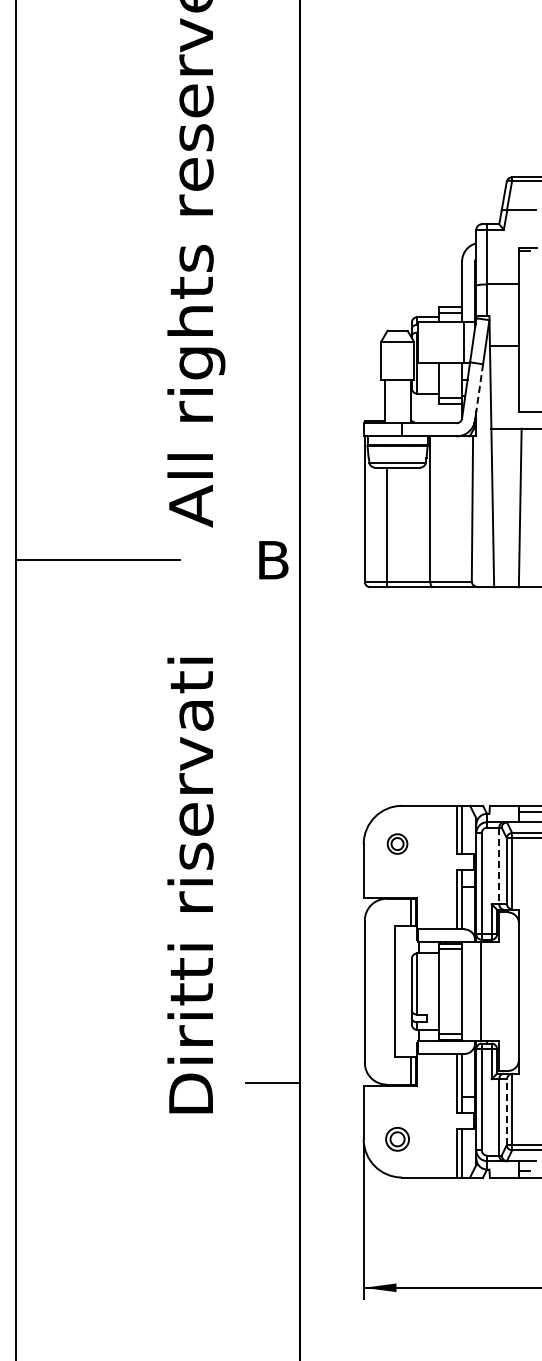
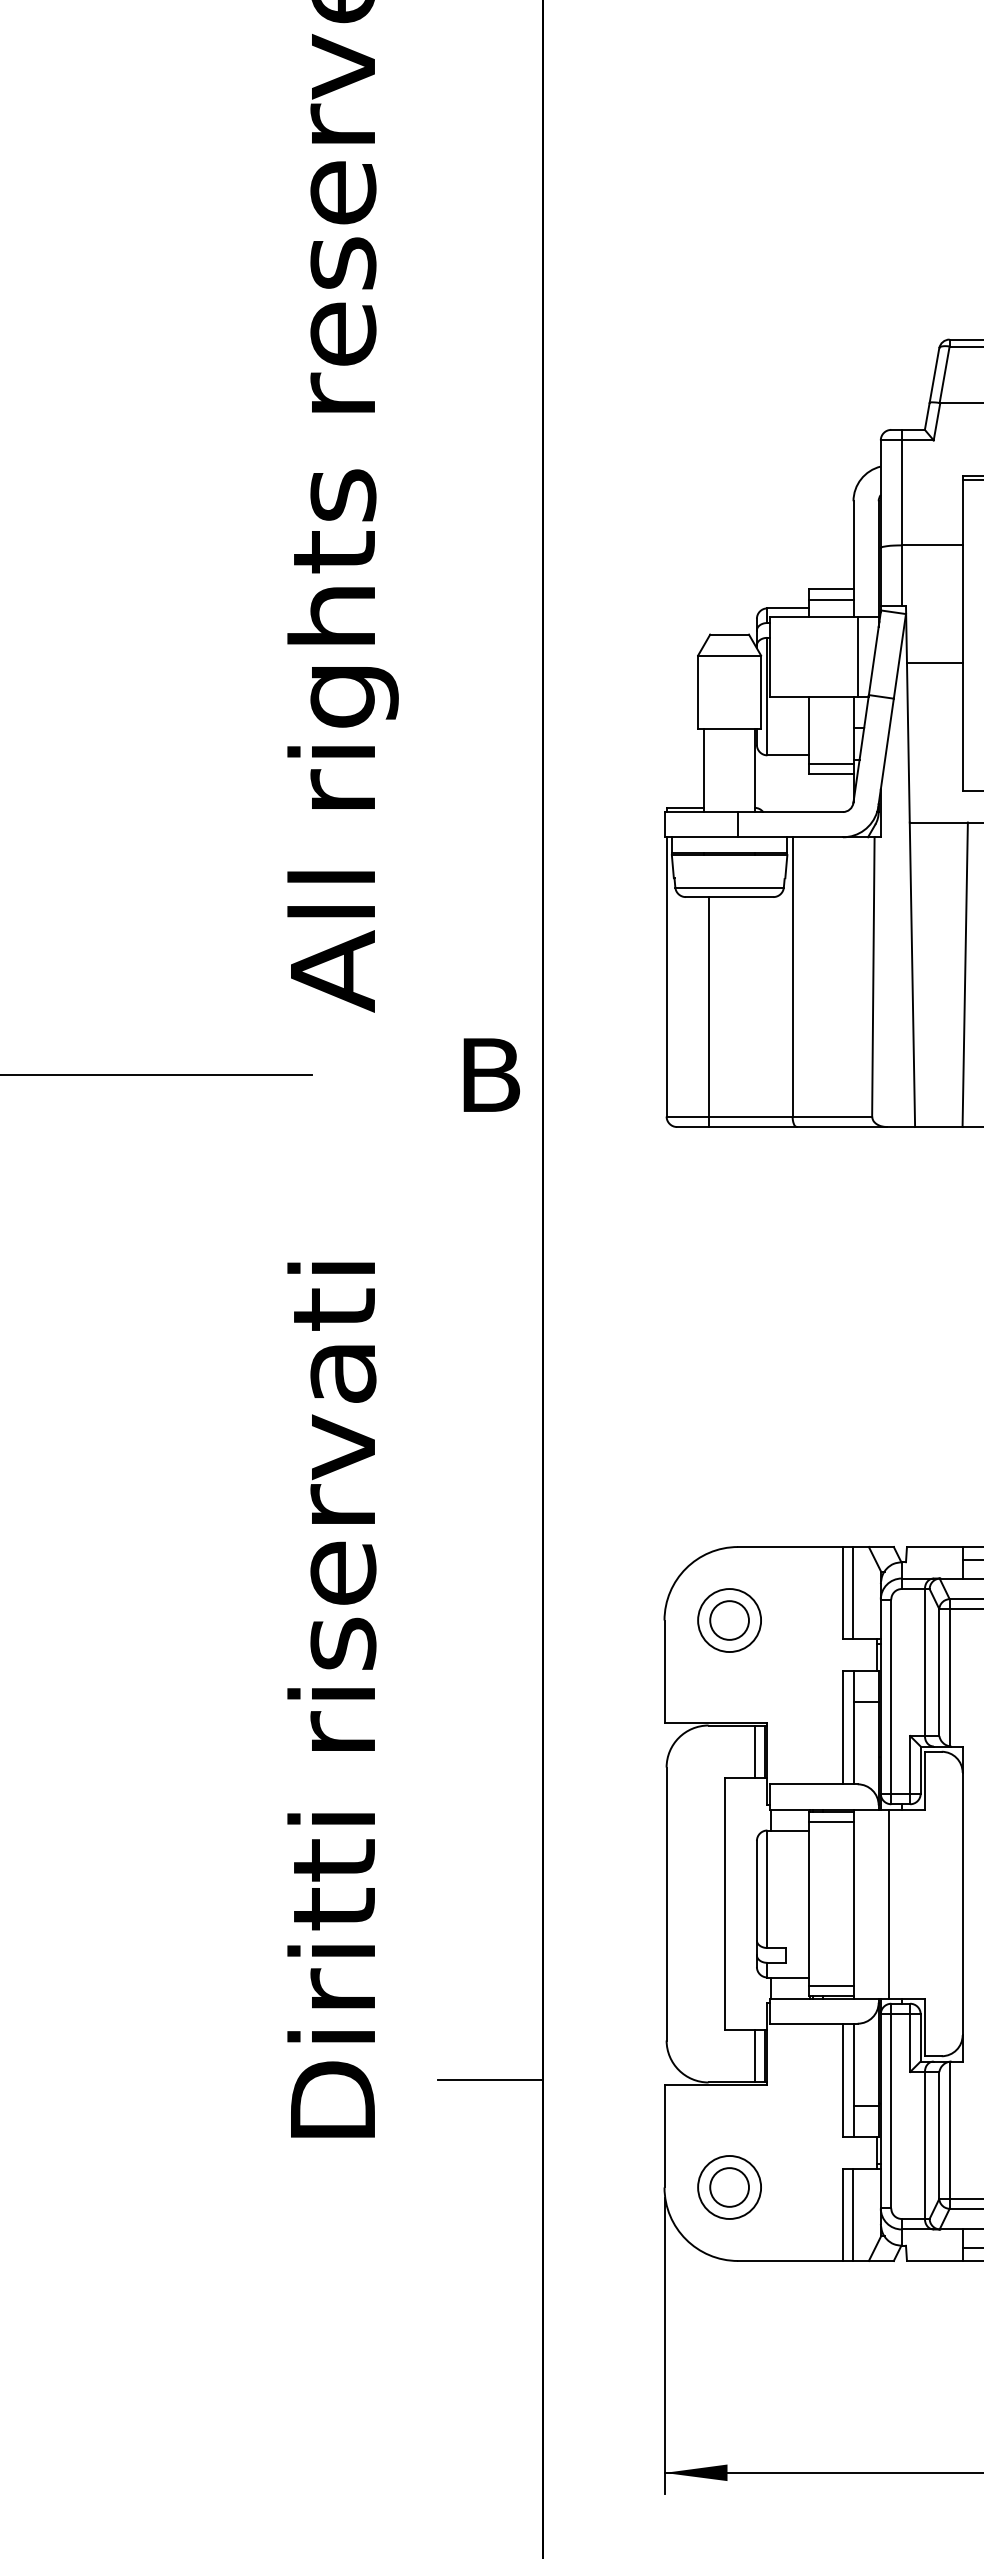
line: (479, 387) -> (886, 743), dashed -> solid
part: (397, 843) -> (729, 1619), size x1.67
line: (499, 866) -> (925, 1663), dashed -> solid
line: (506, 1111) -> (938, 2134), dashed -> solid
part: (397, 1139) -> (729, 2187), size x1.43

